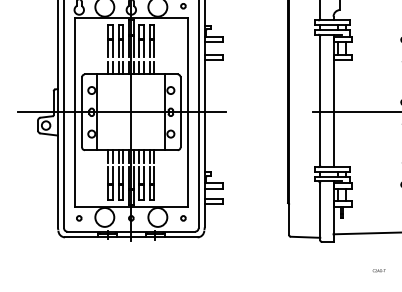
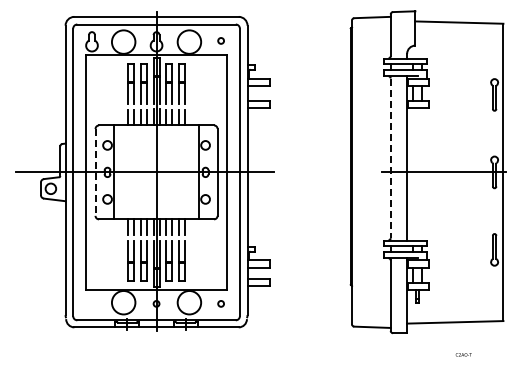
line: (320, 101) -> (390, 158), solid -> dashed
line: (82, 112) -> (95, 172), solid -> dashed
circle: (78, 218) -> (91, 303), removed
text: (378, 270) -> (463, 354), moved

